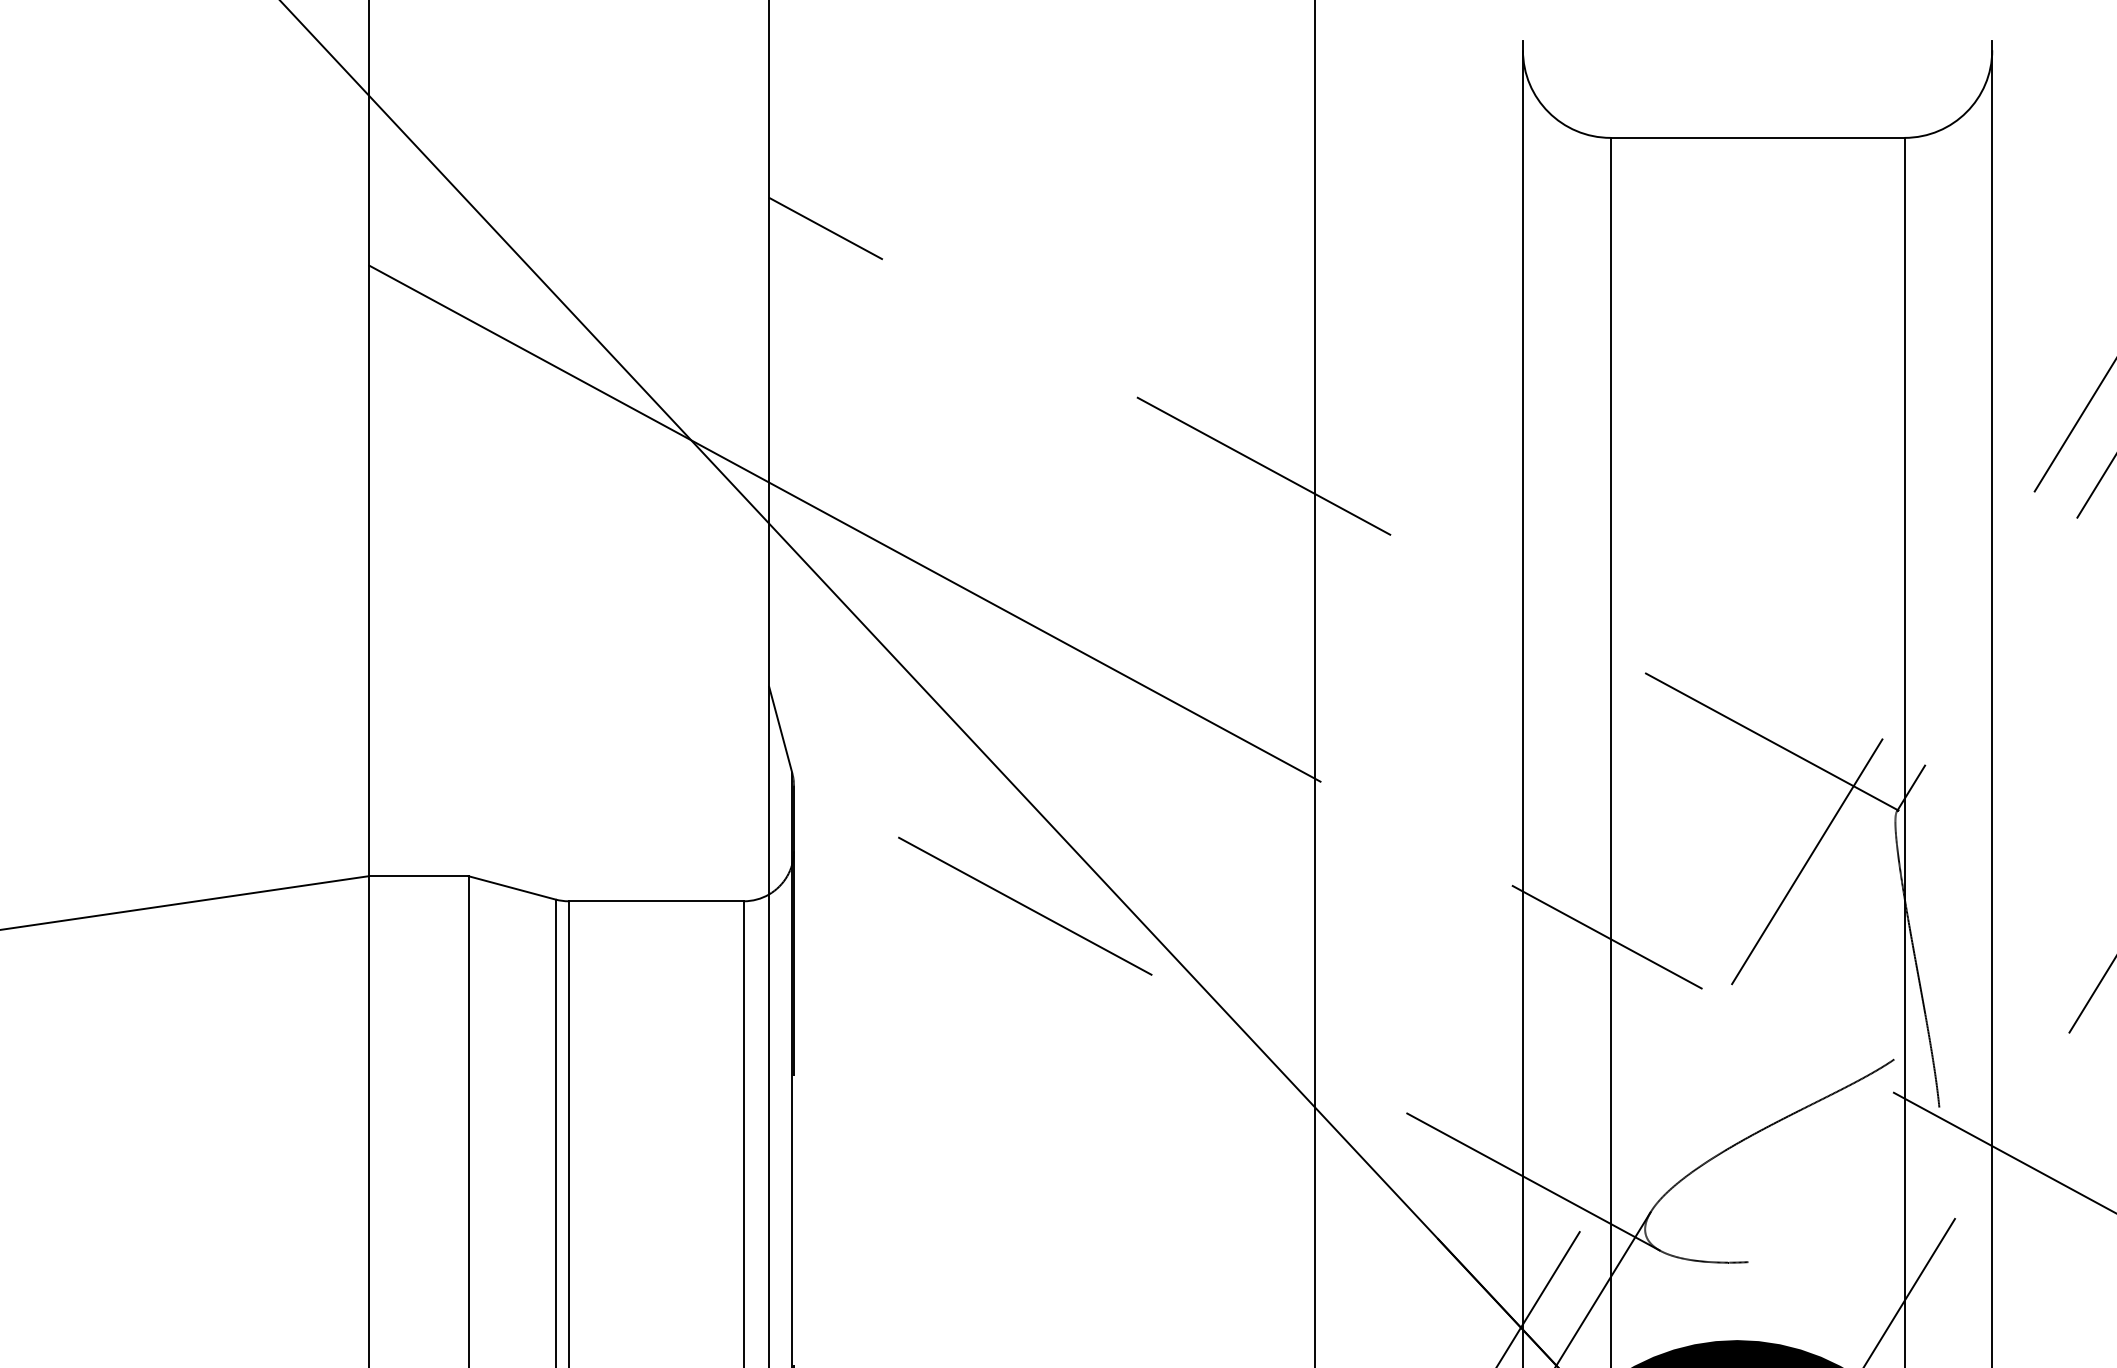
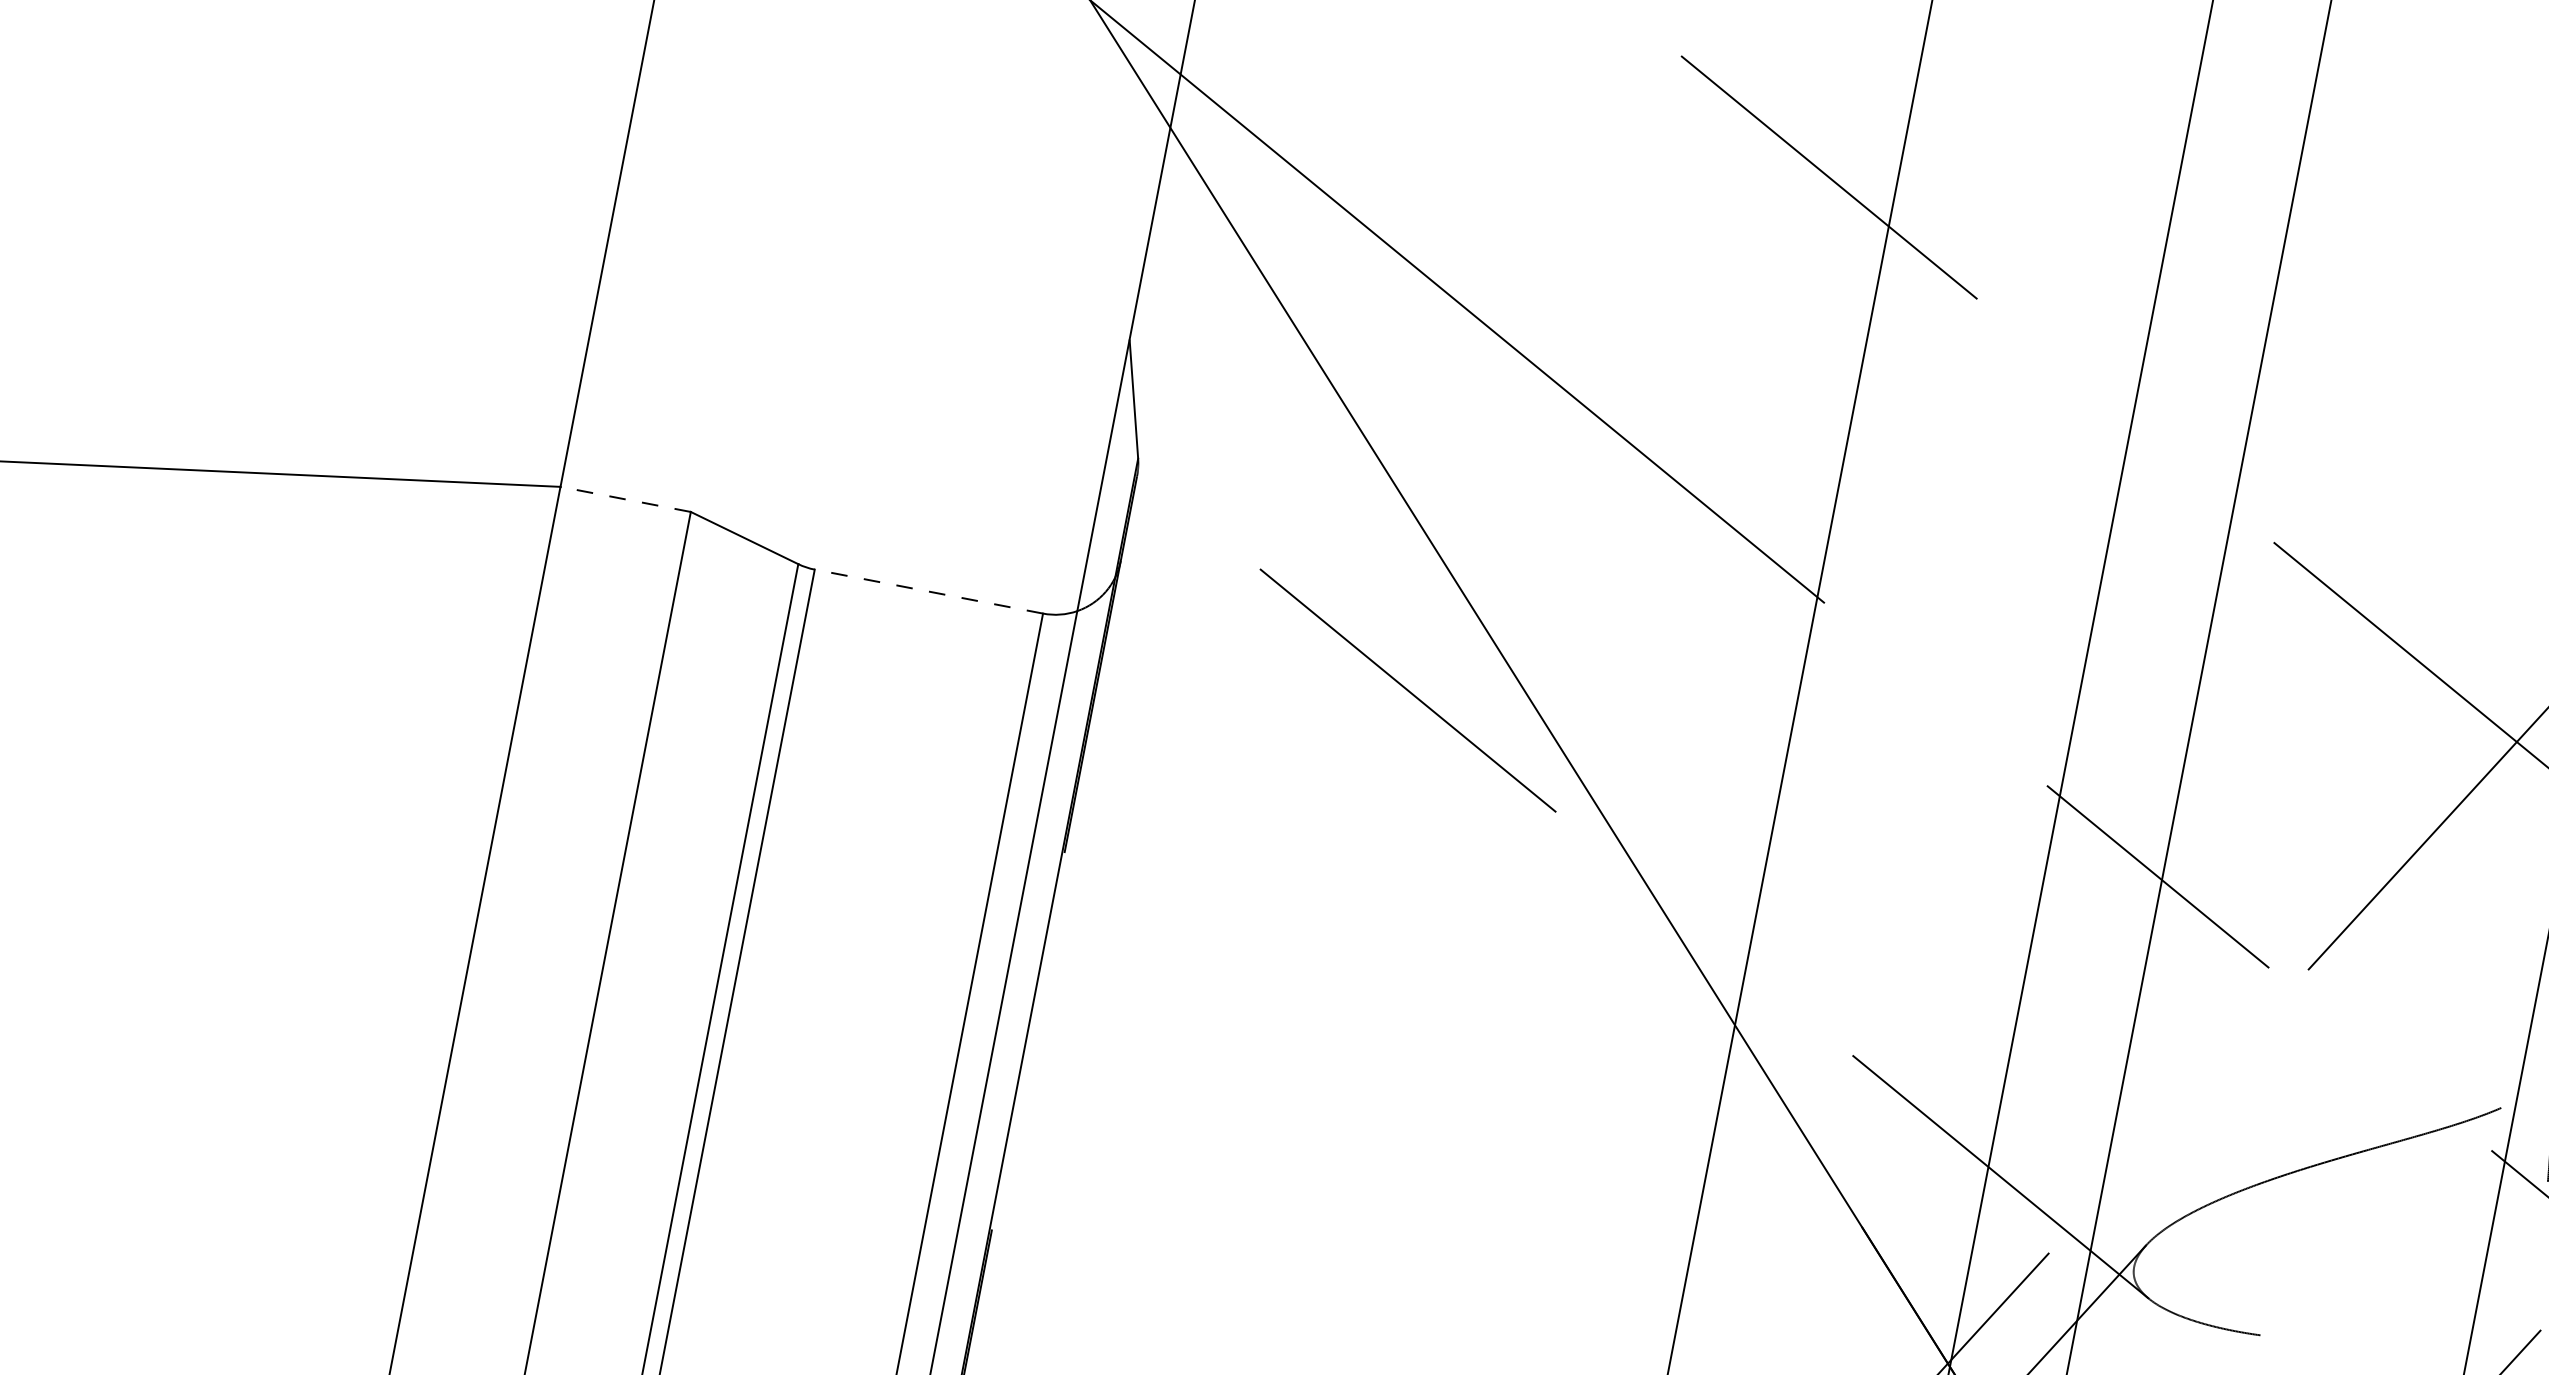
line: (418, 876) -> (625, 499), solid -> dashed
line: (656, 901) -> (929, 591), solid -> dashed

